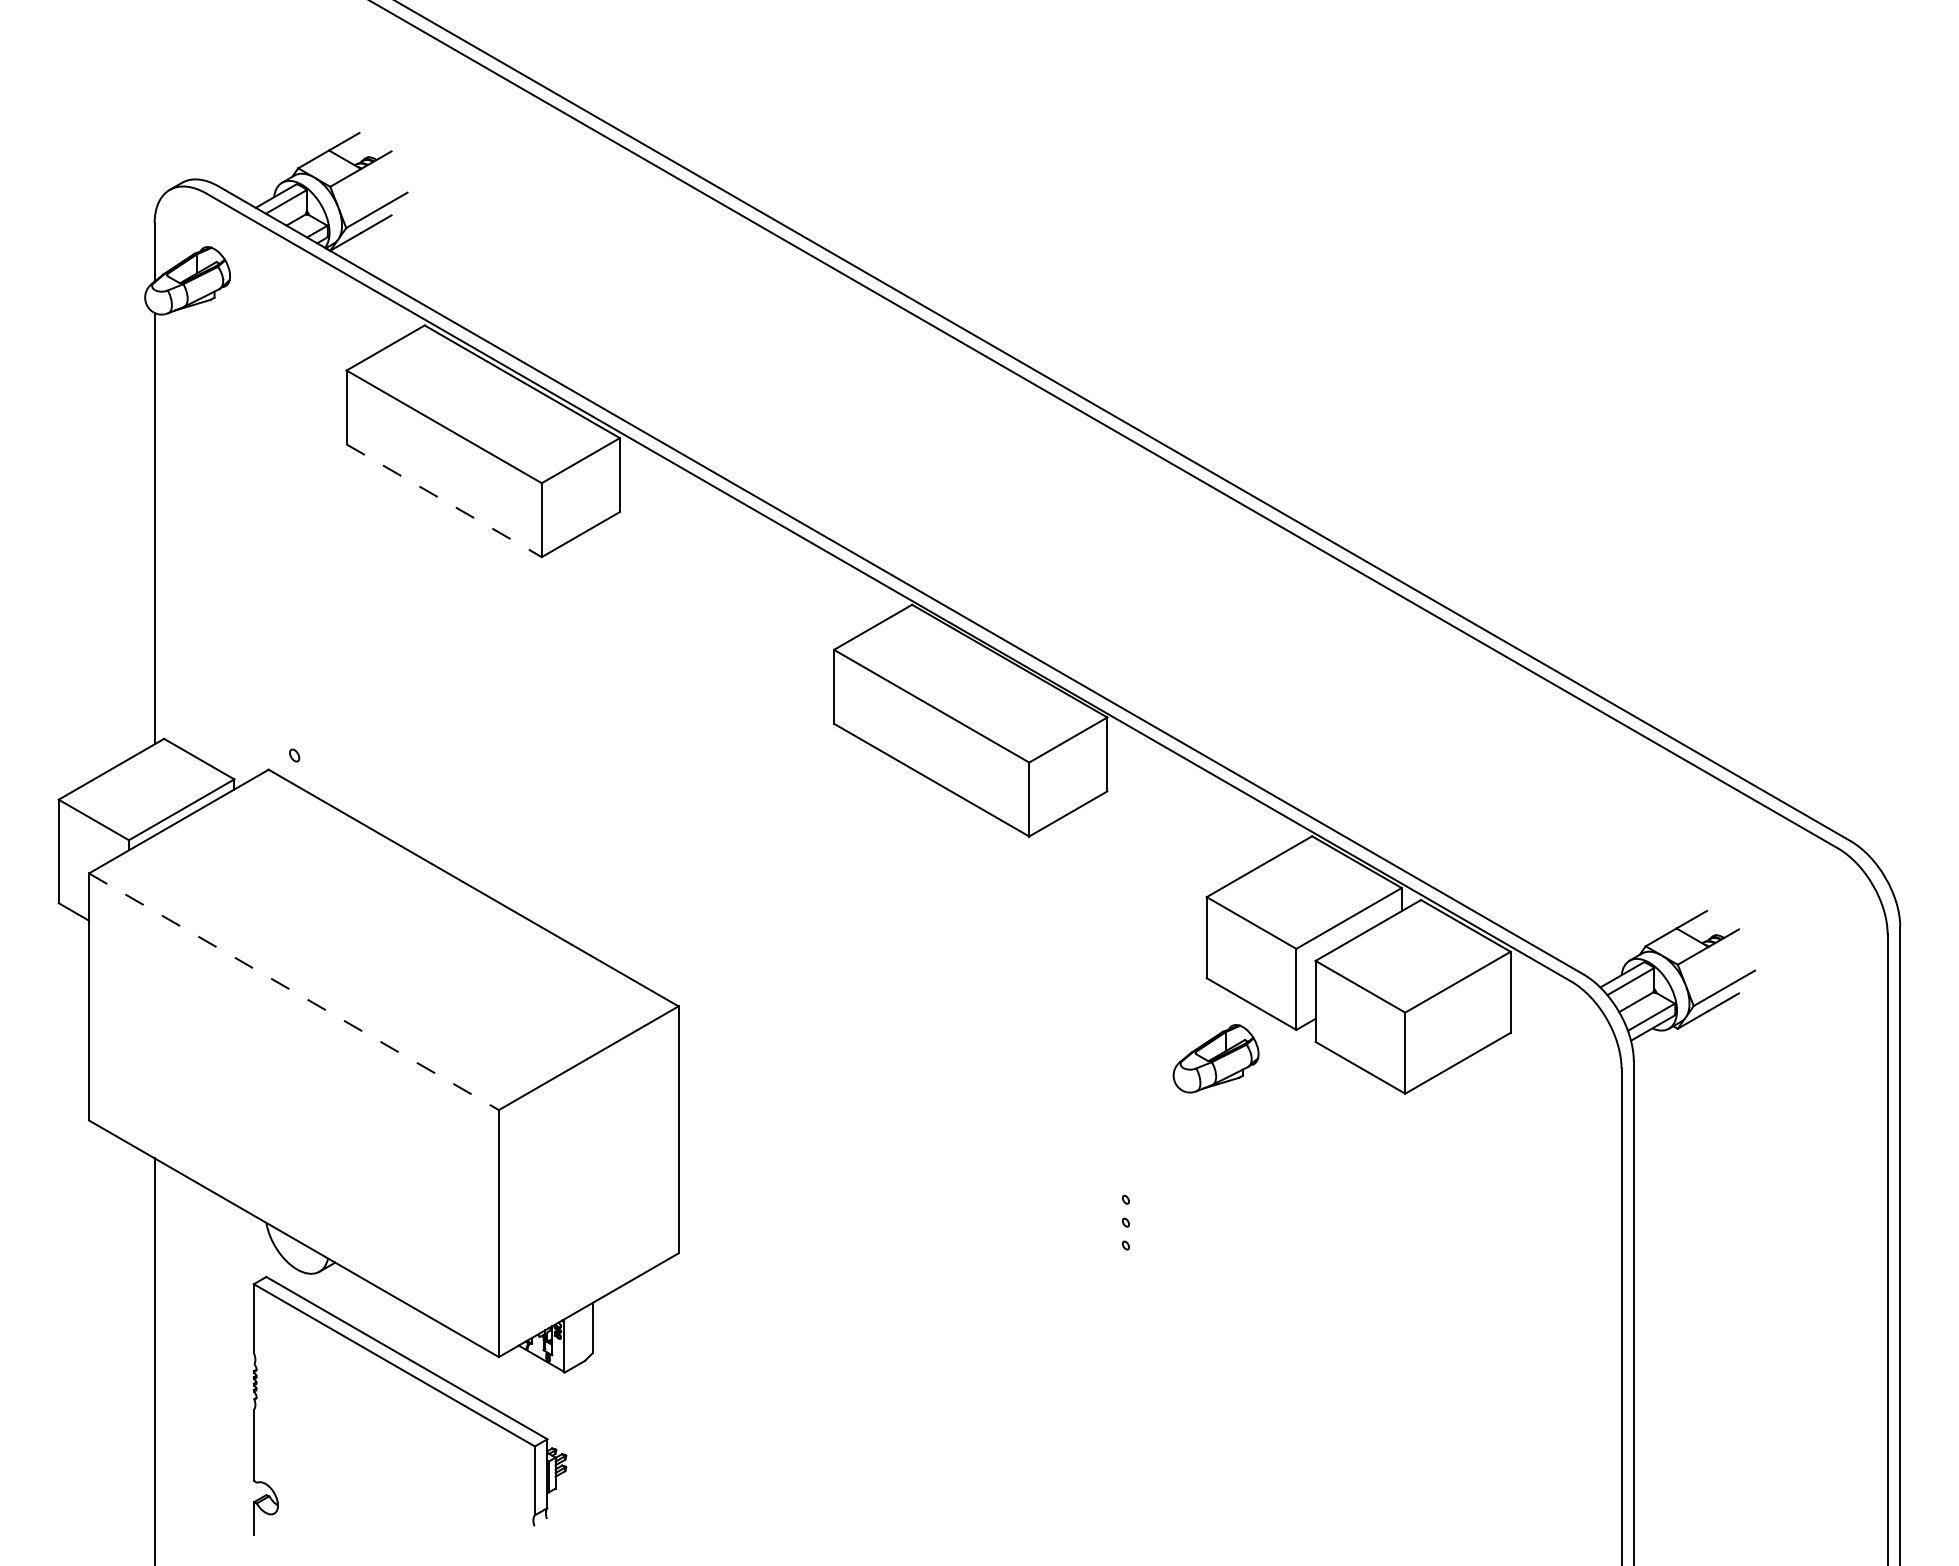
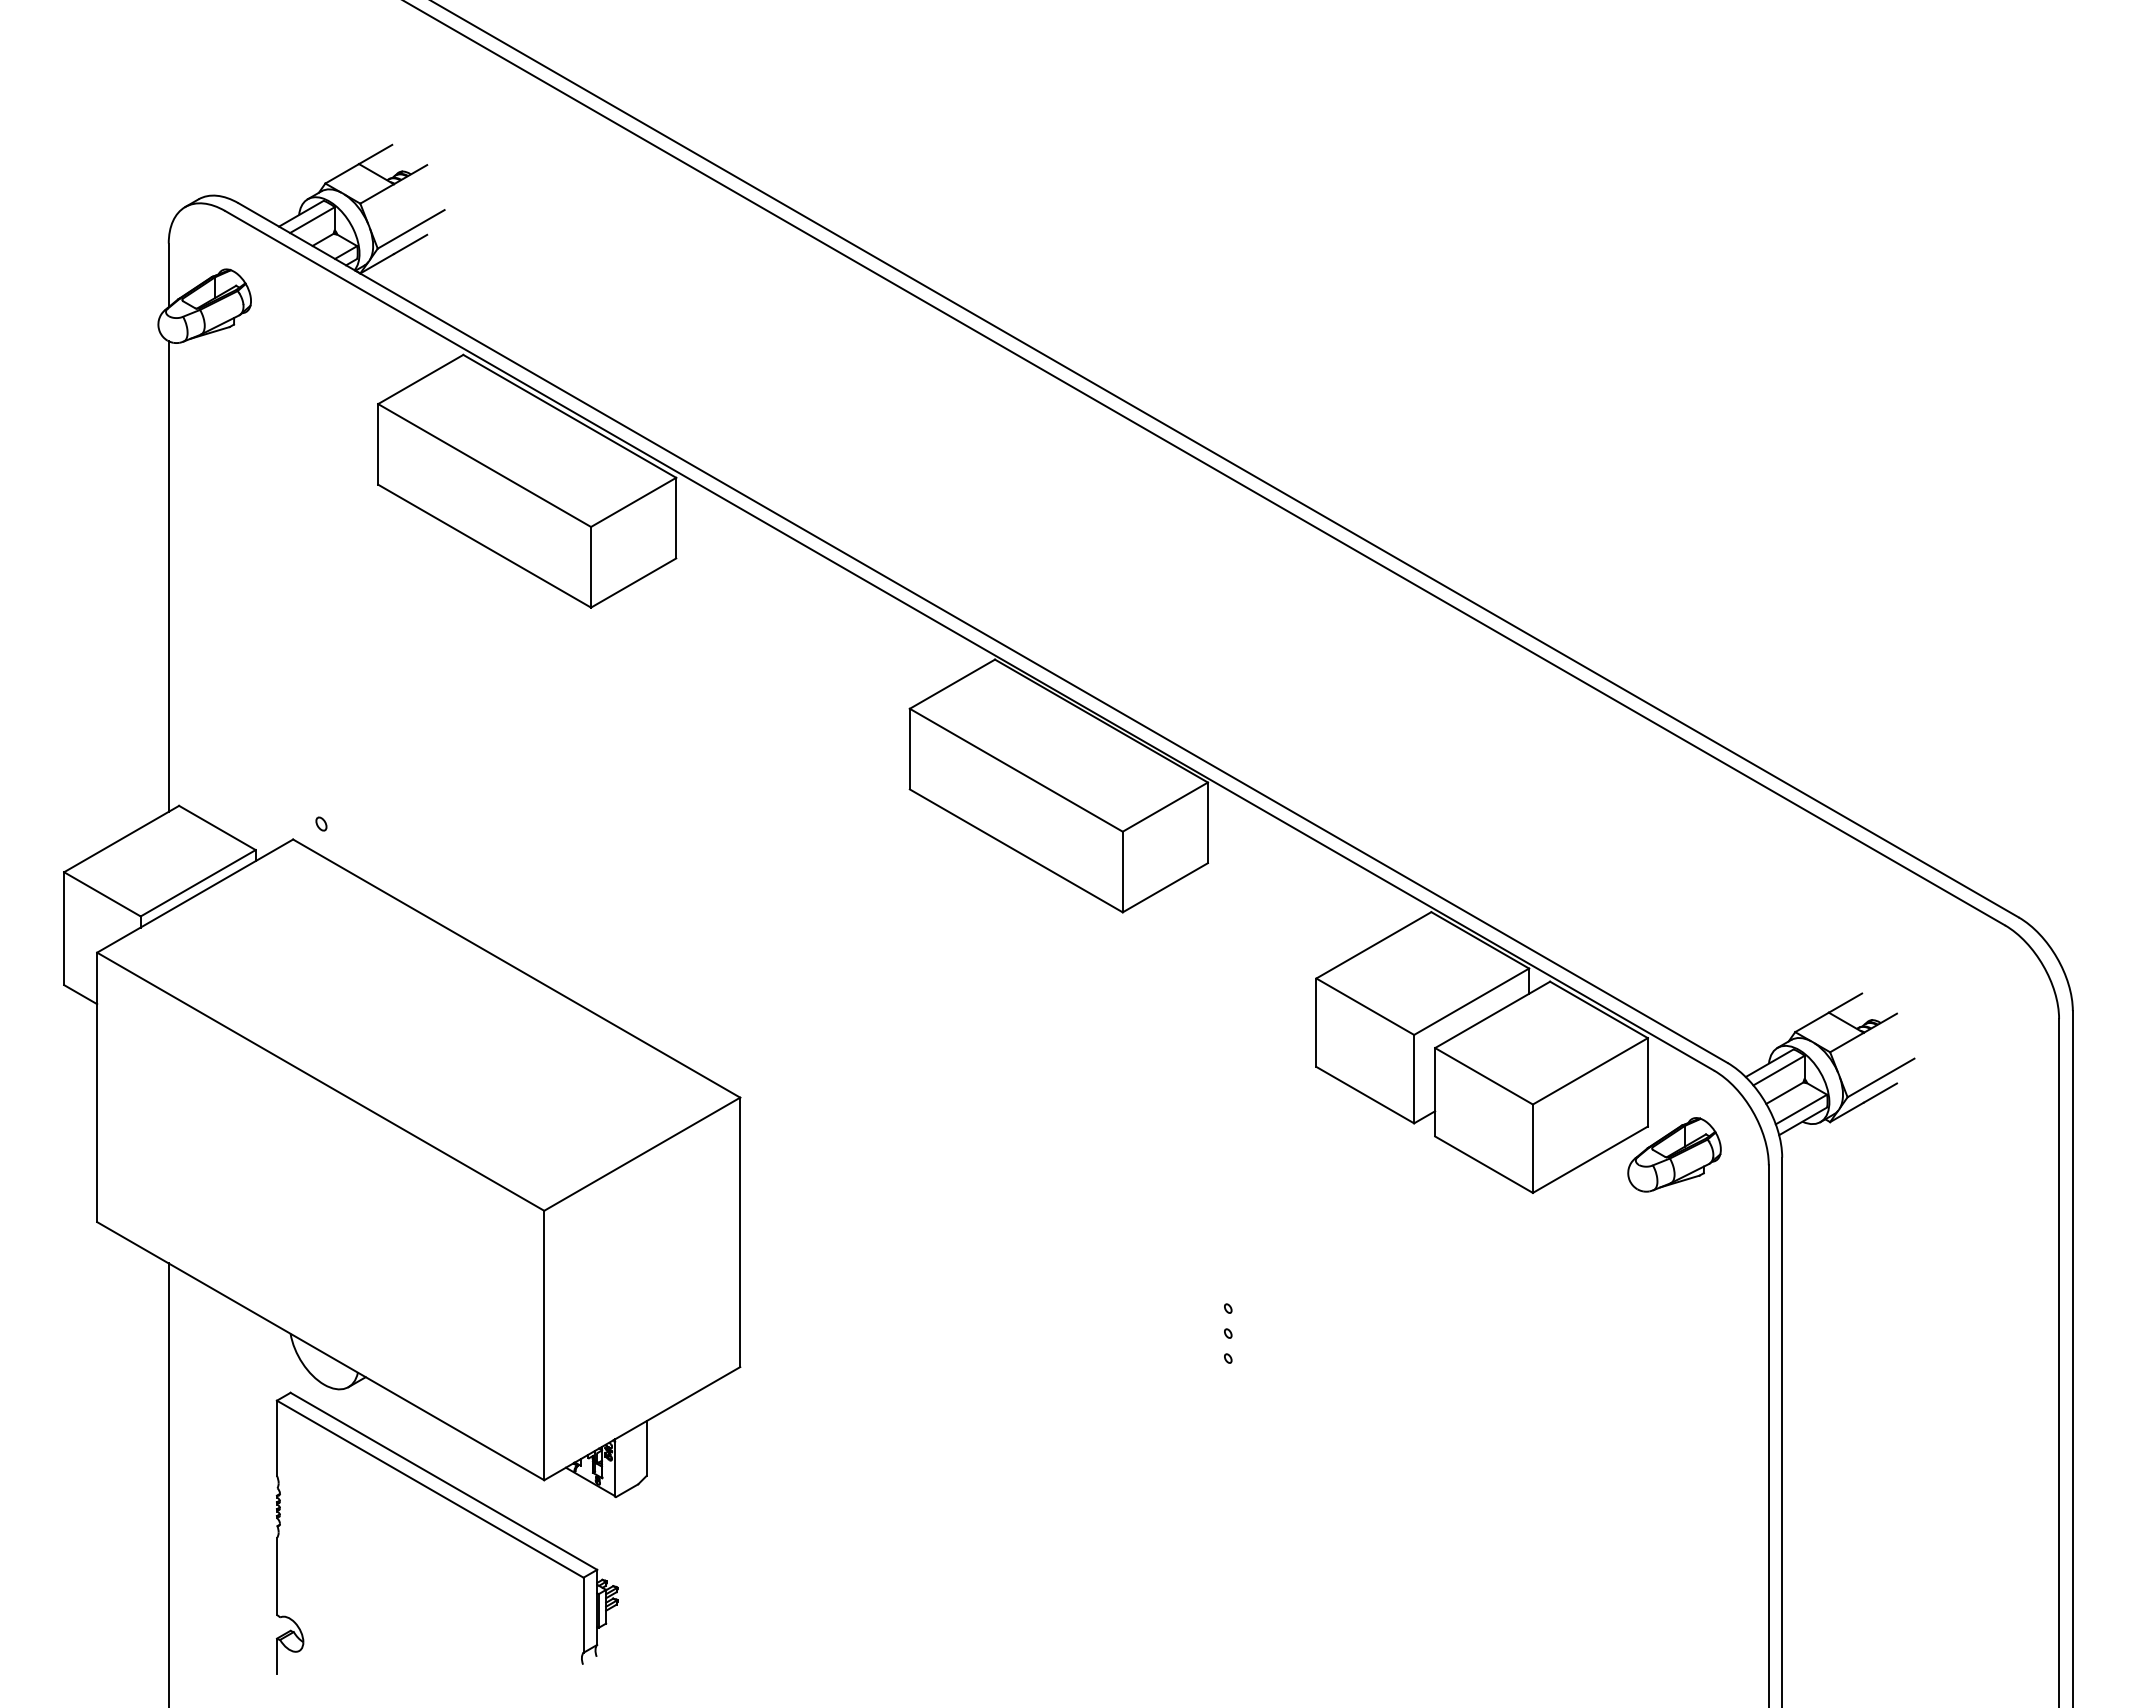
line: (444, 500) -> (484, 545), dashed -> solid
line: (293, 991) -> (320, 1081), dashed -> solid
part: (1215, 1058) -> (1673, 1154), moved

